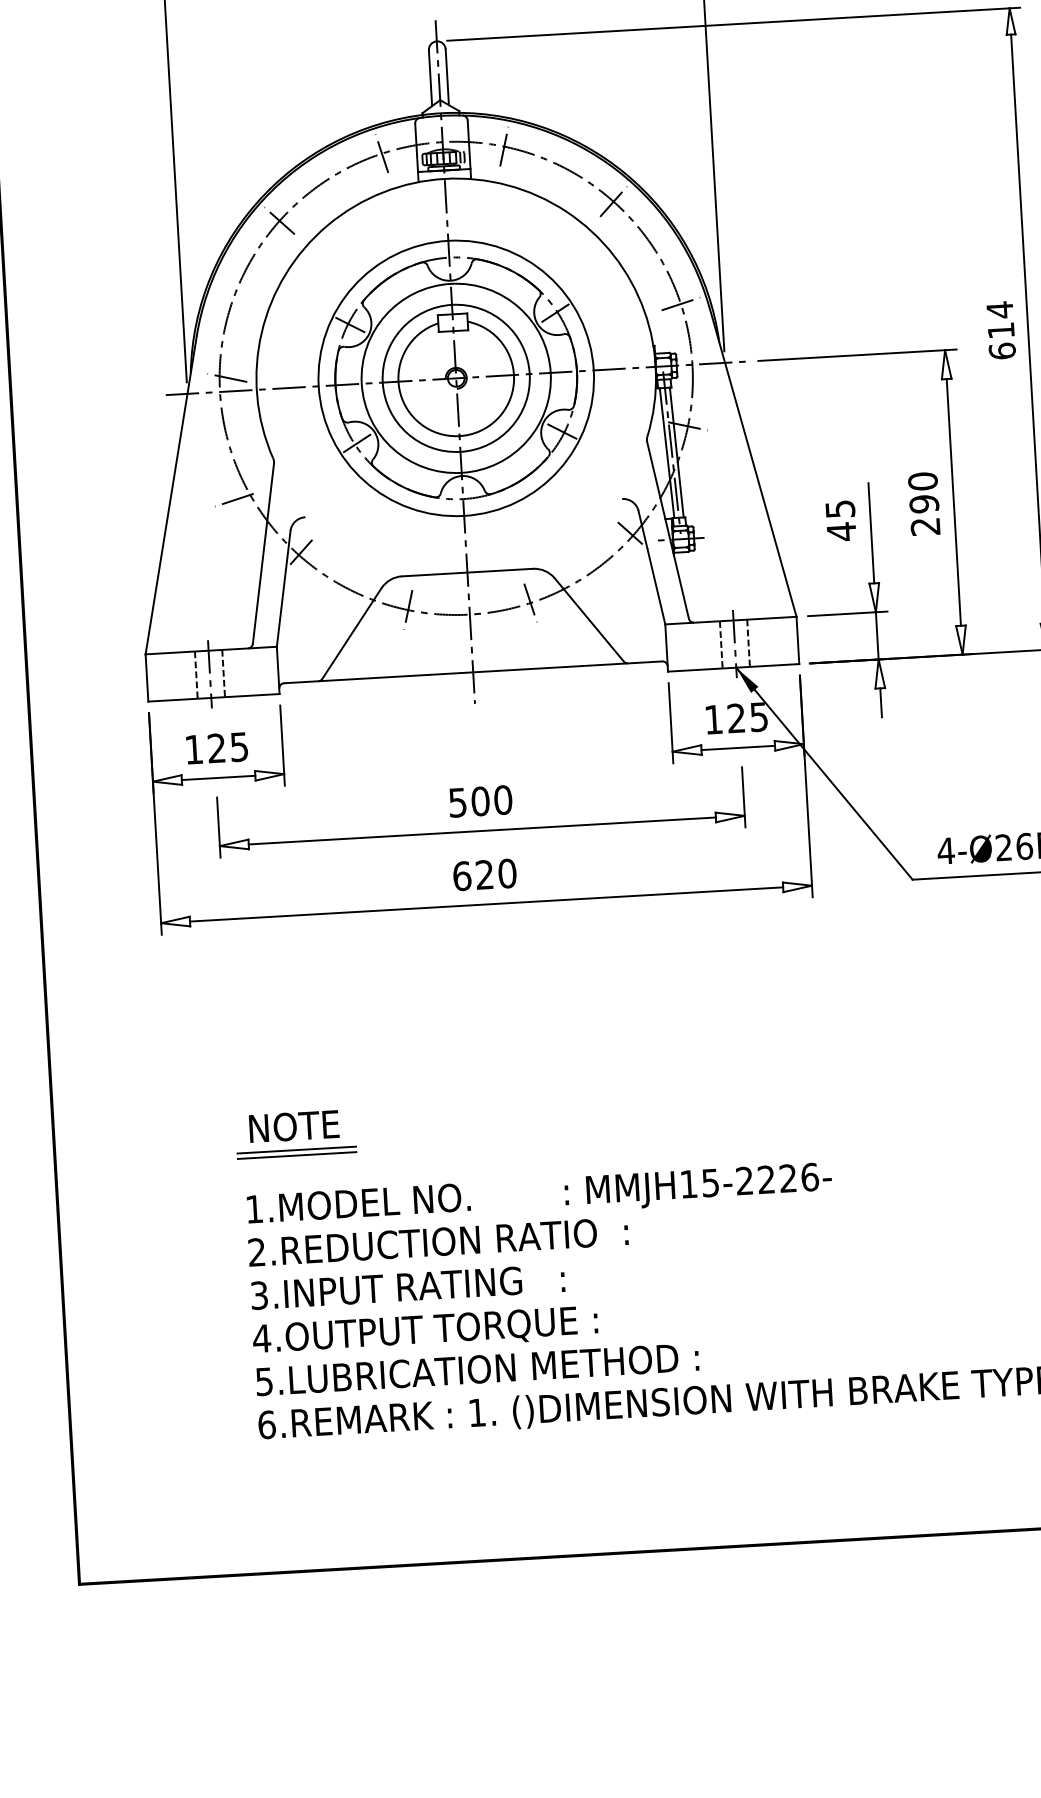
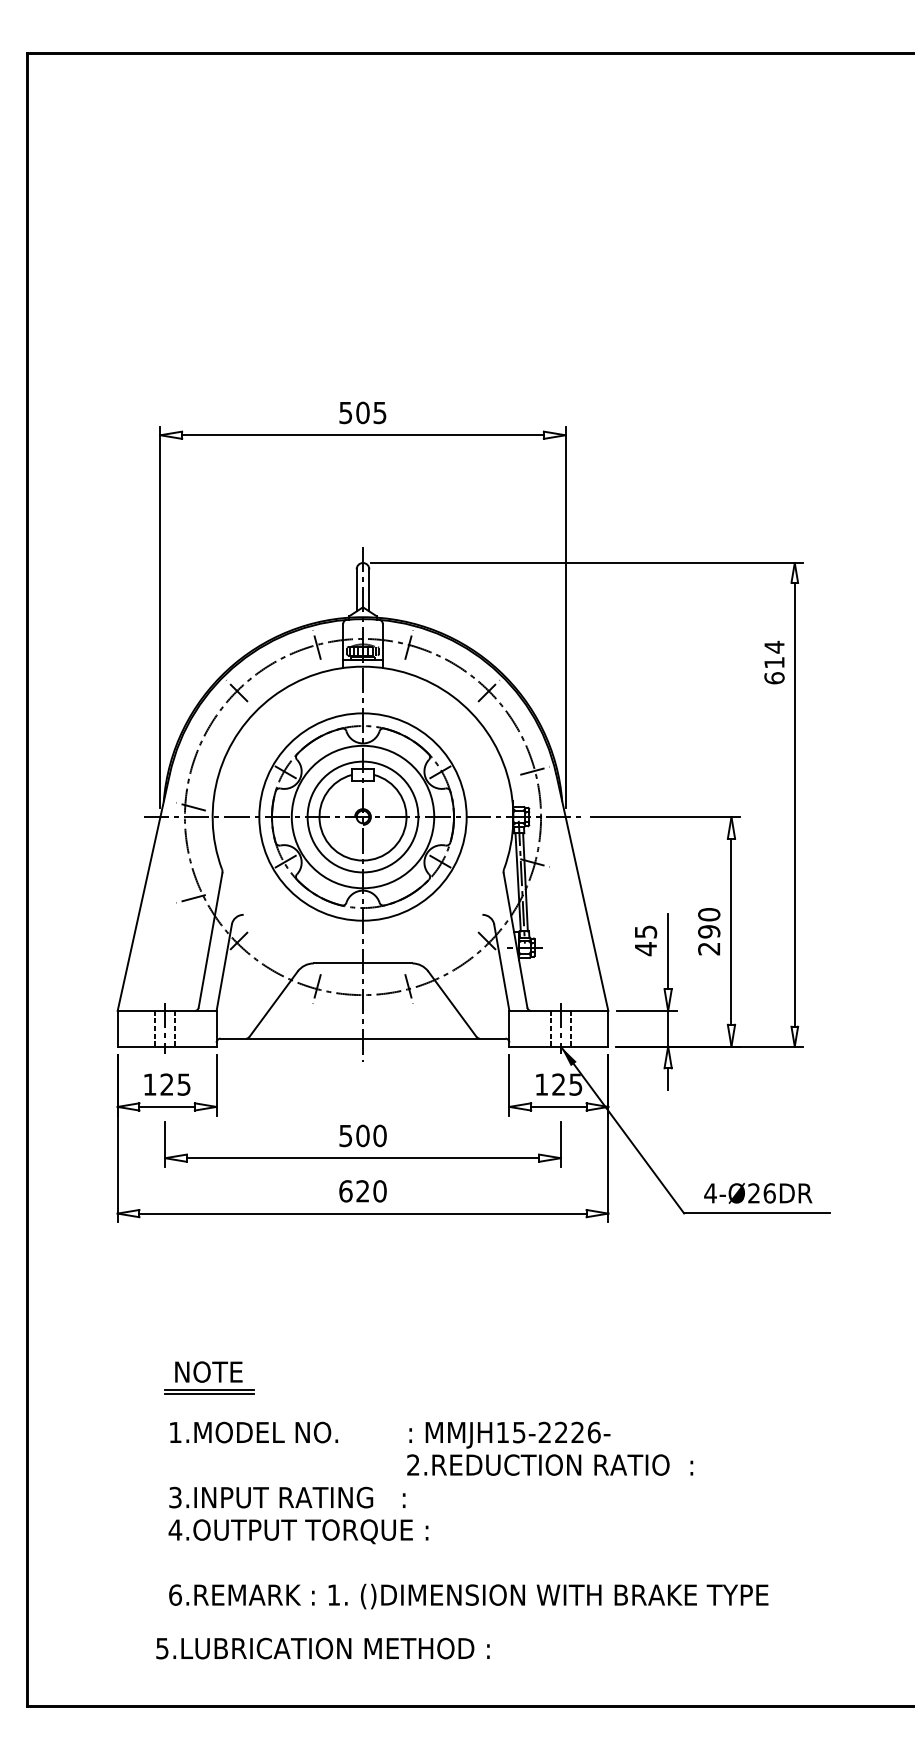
text: (1001, 330) -> (774, 662), moved
text: (438, 1241) -> (550, 1464), moved
text: (476, 1369) -> (322, 1648), moved

